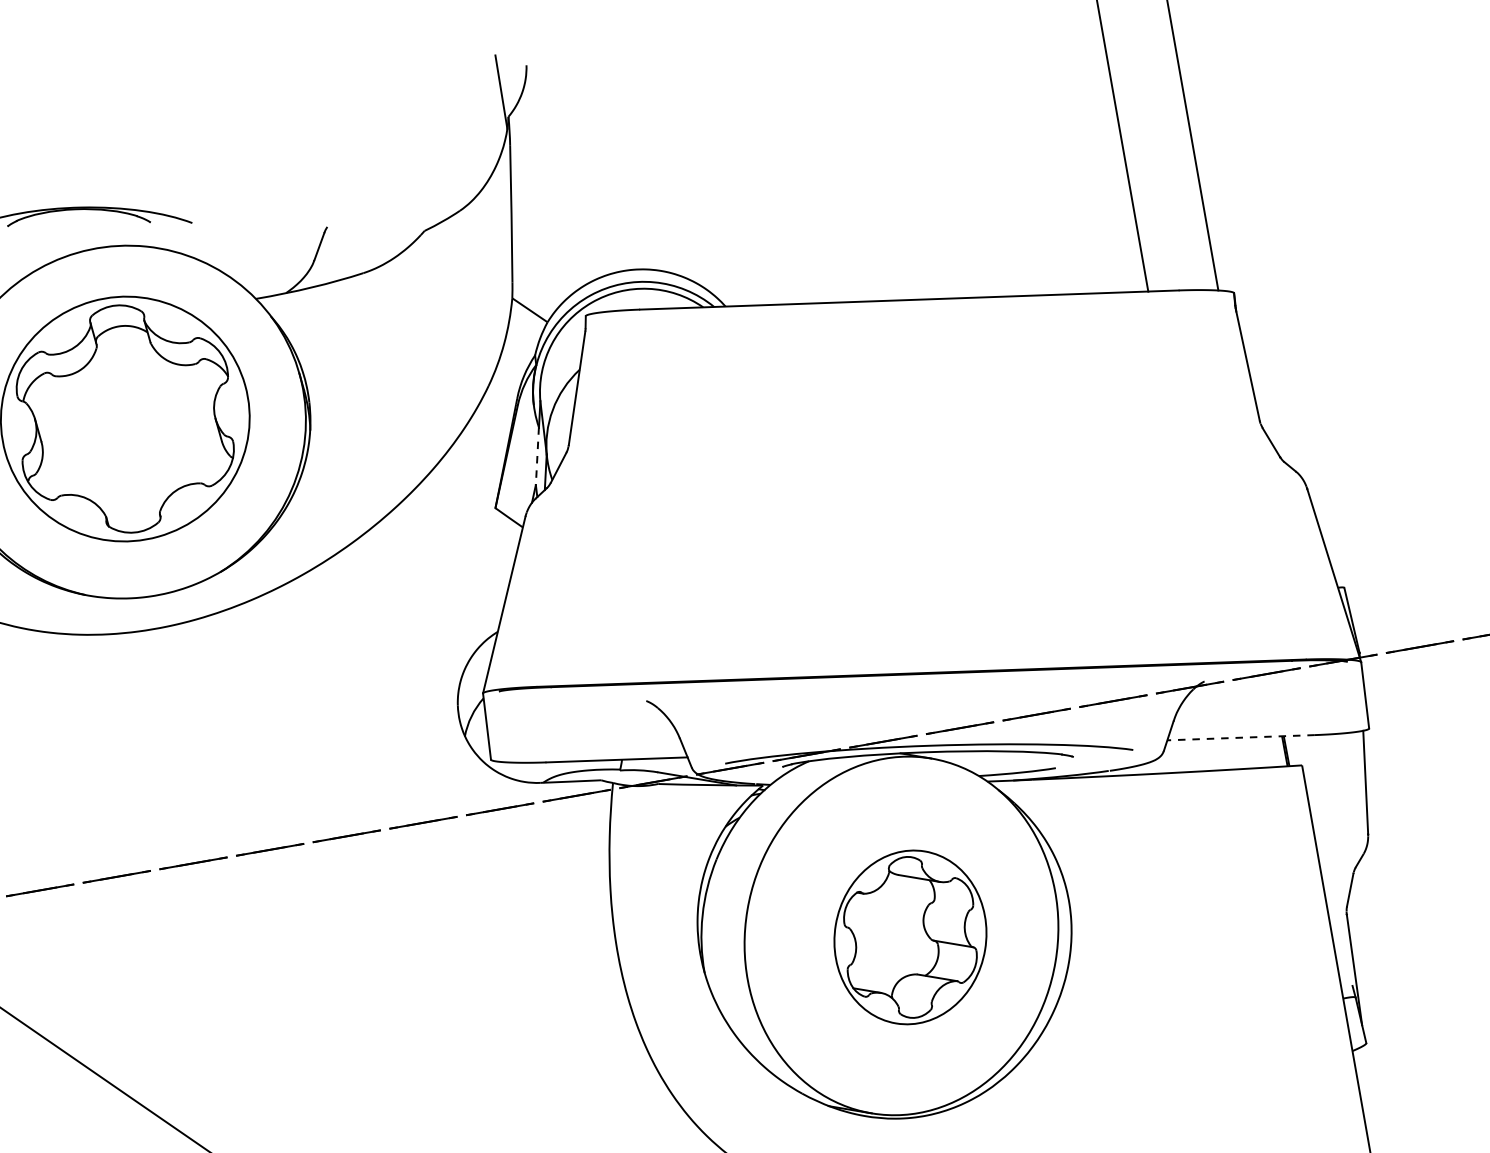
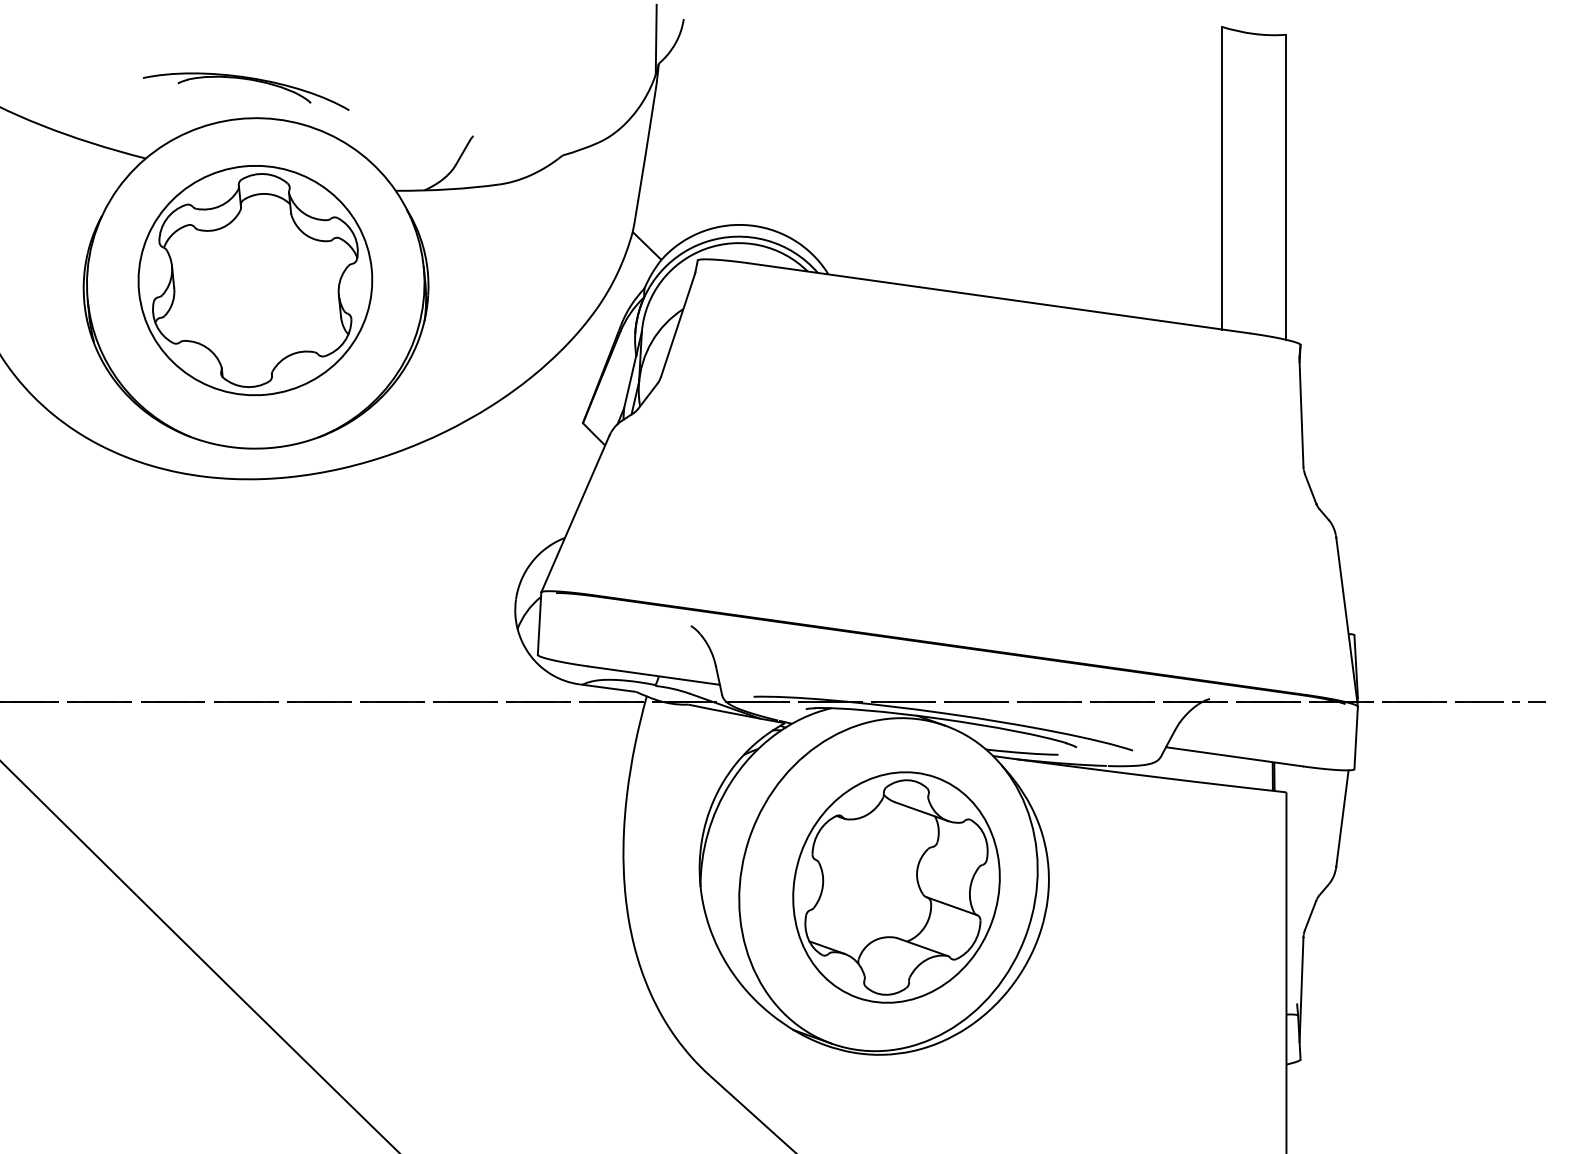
line: (537, 456) -> (630, 382), dashed -> solid
line: (1240, 737) -> (1234, 756), dashed -> solid
part: (910, 937) -> (896, 887), size x1.43

